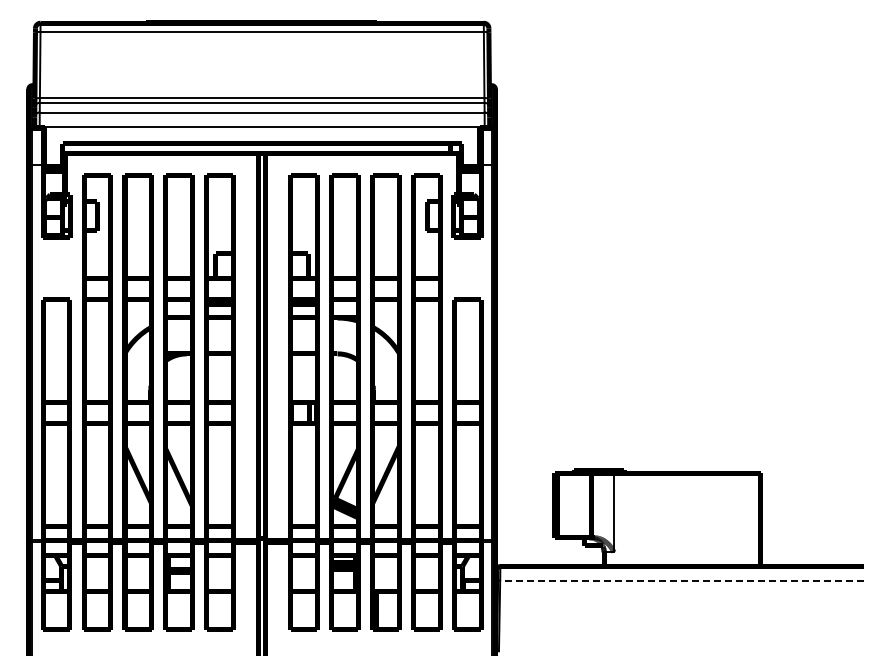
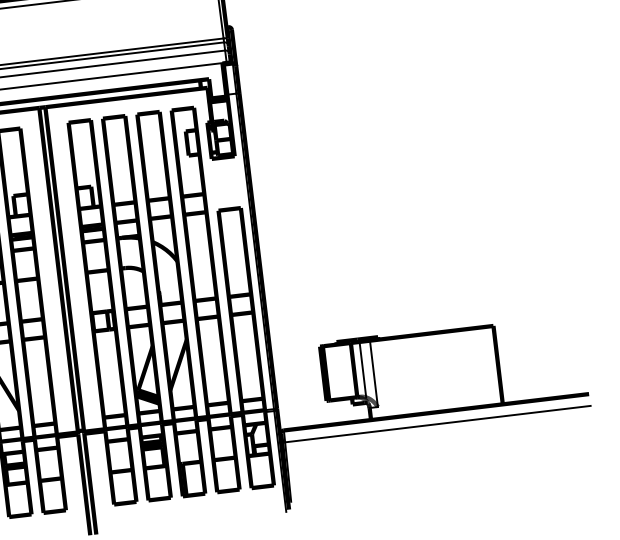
line: (601, 506) -> (362, 369), added
line: (682, 580) -> (438, 423), dashed -> solid

